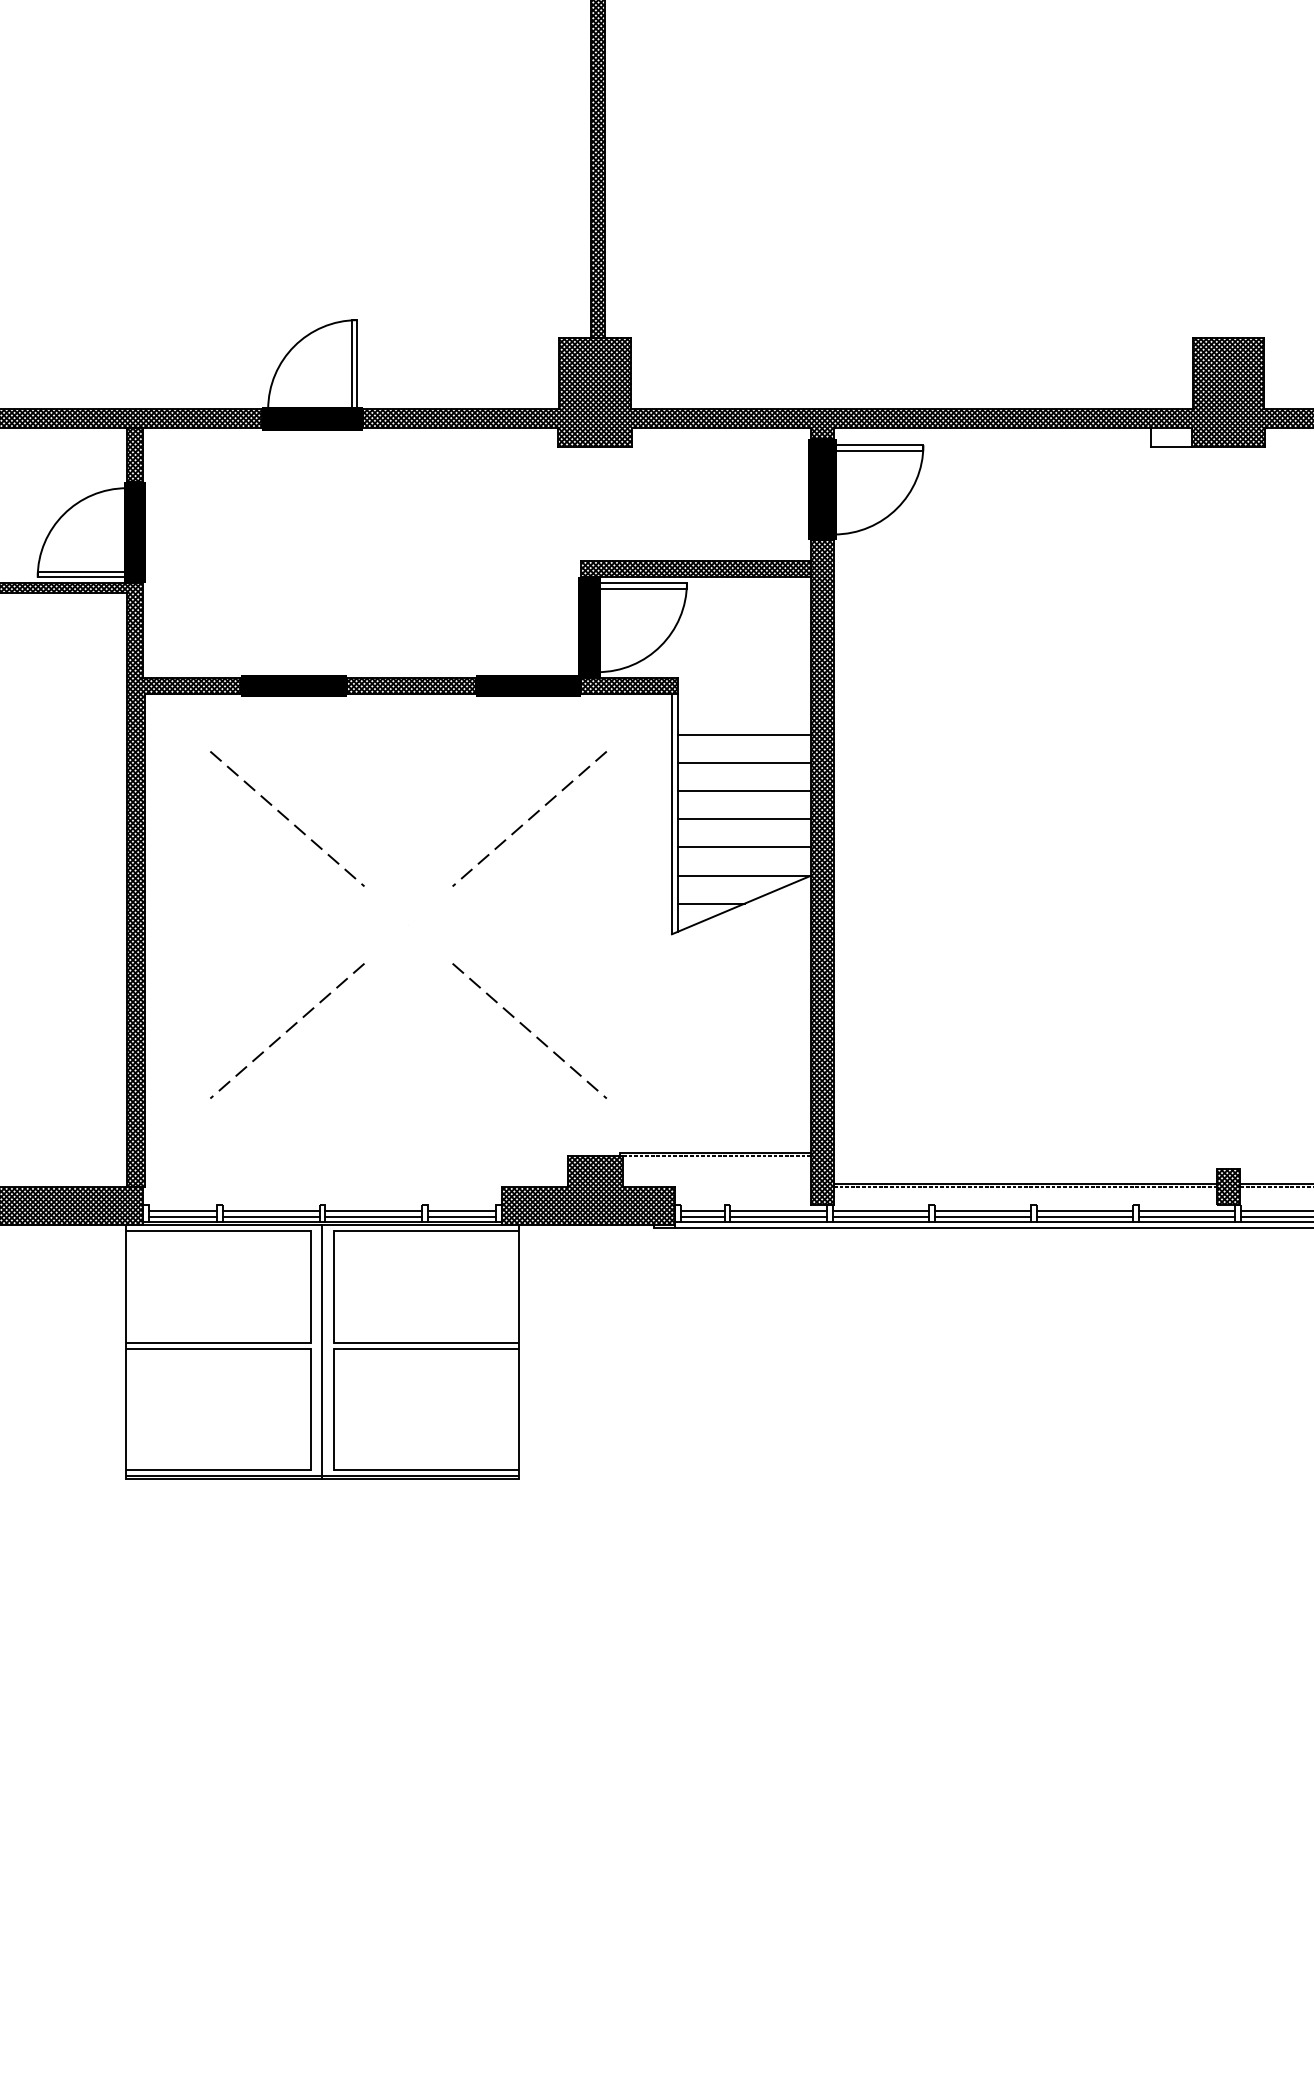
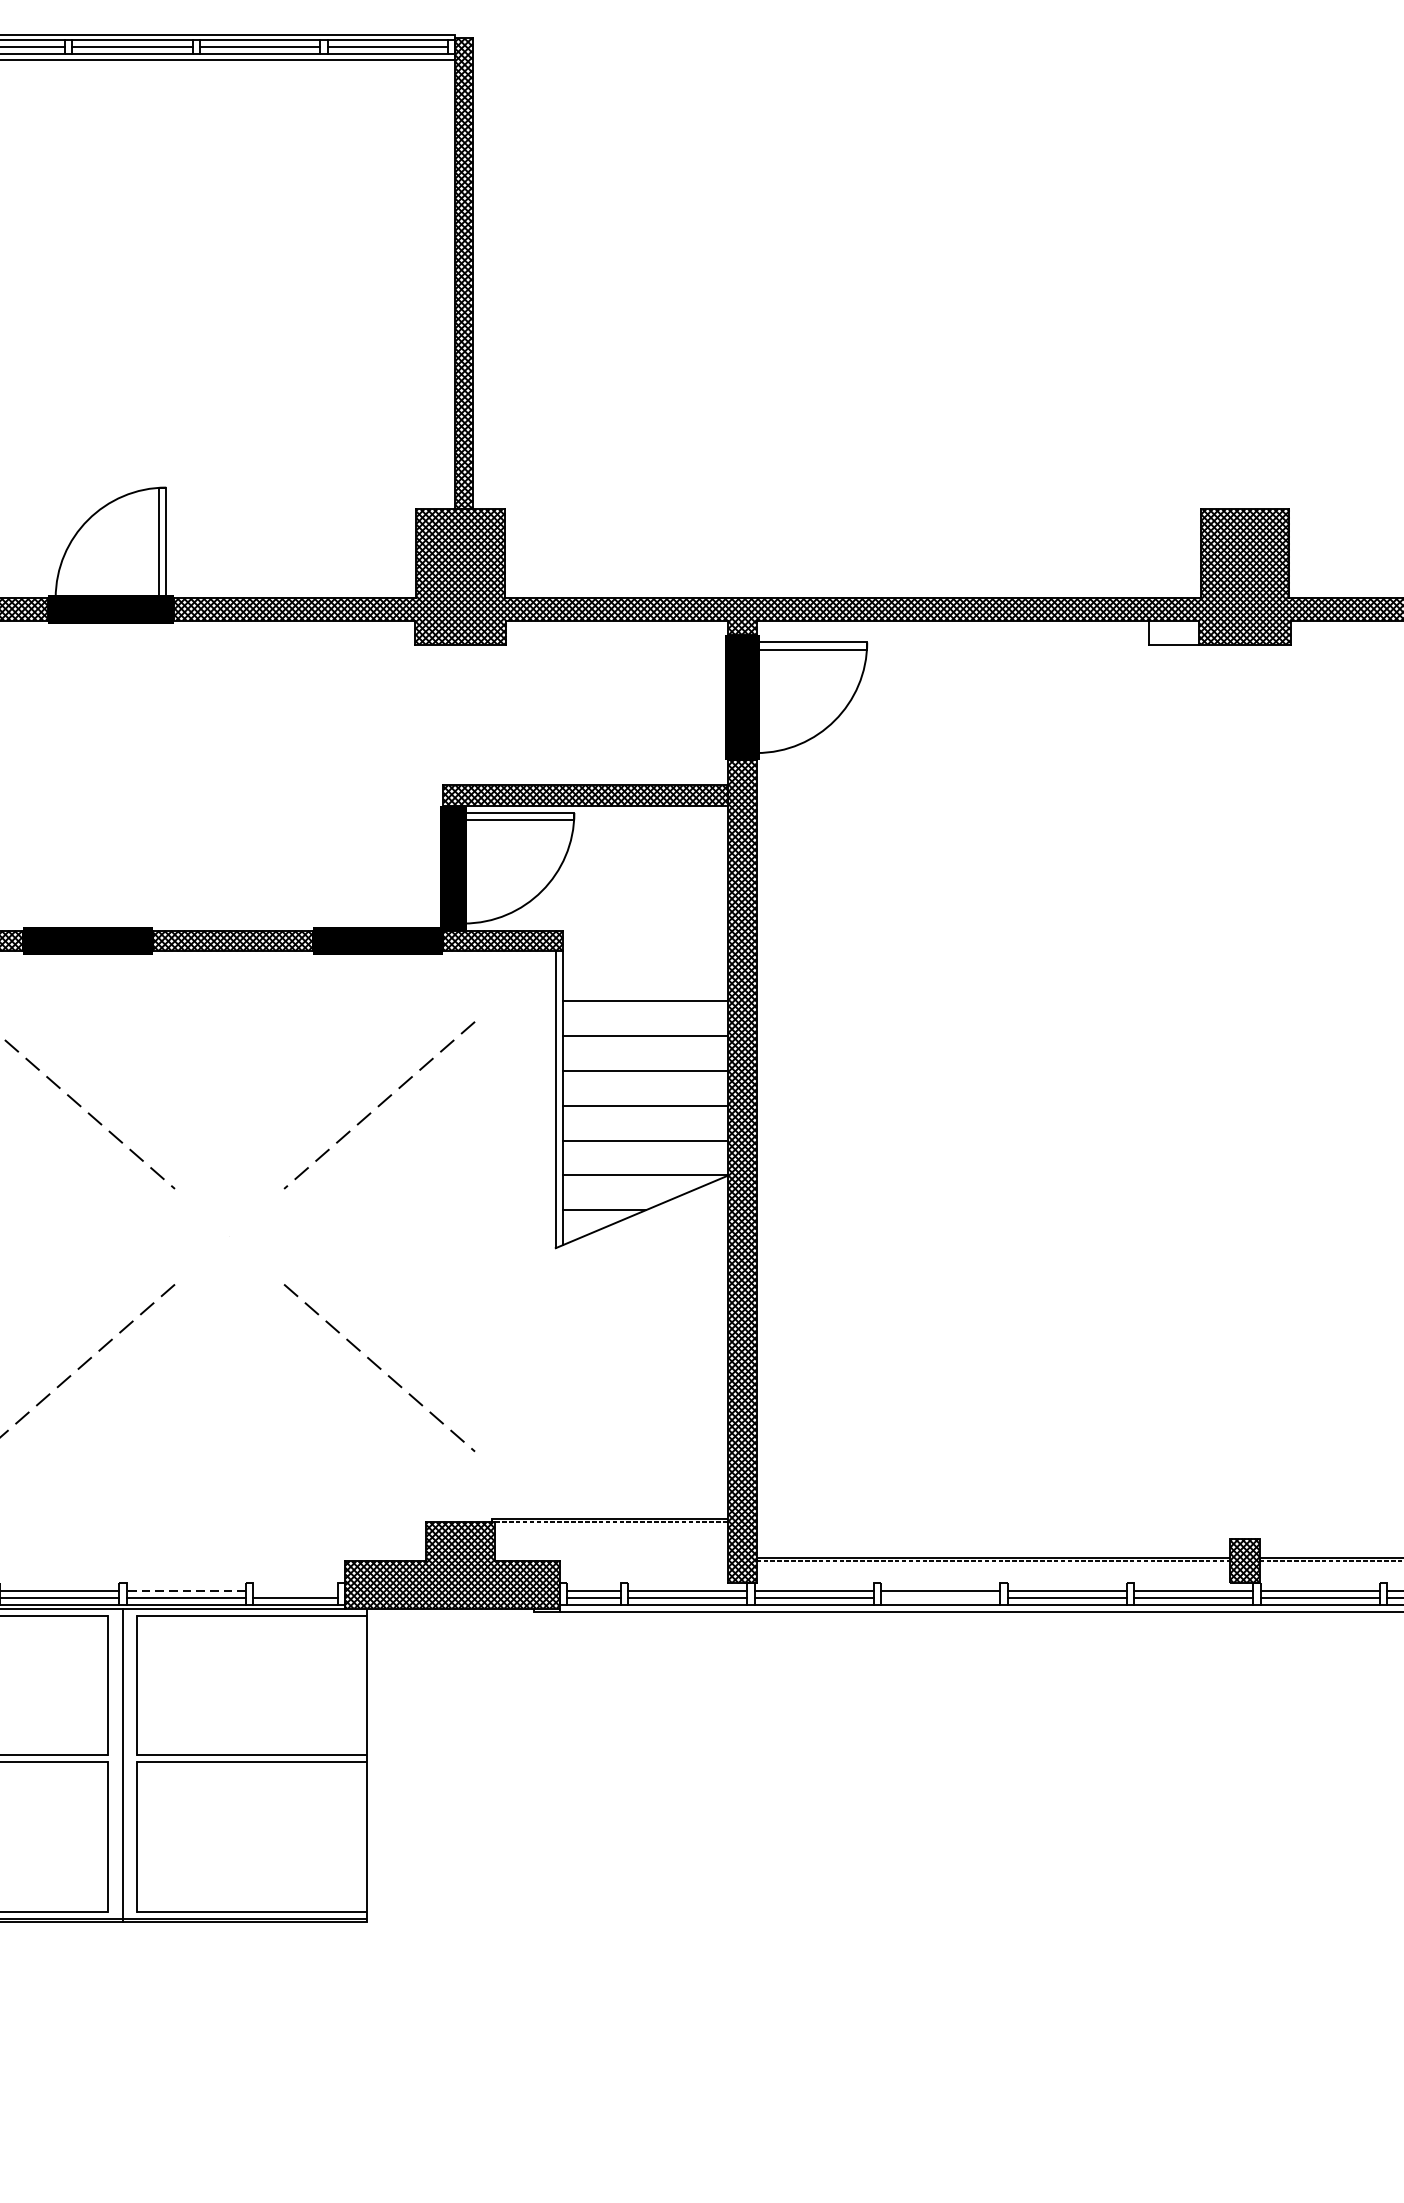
line: (373, 1210) -> (186, 1590), solid -> dashed
line: (461, 1210) -> (295, 1590), removed
line: (982, 1216) -> (940, 1597), removed

